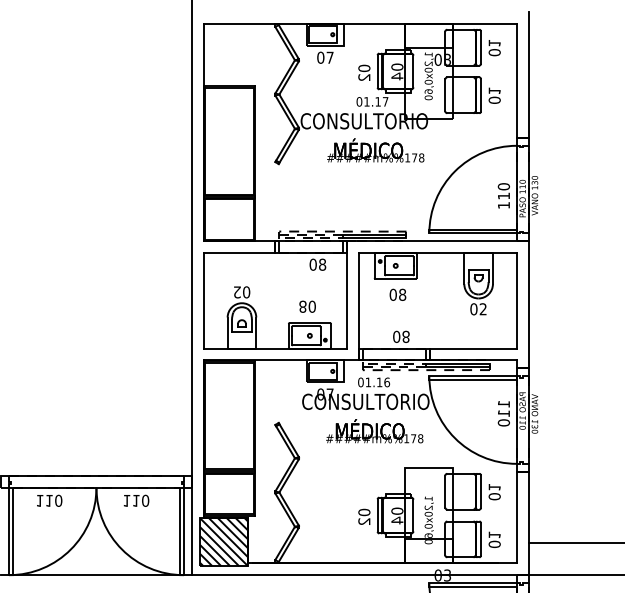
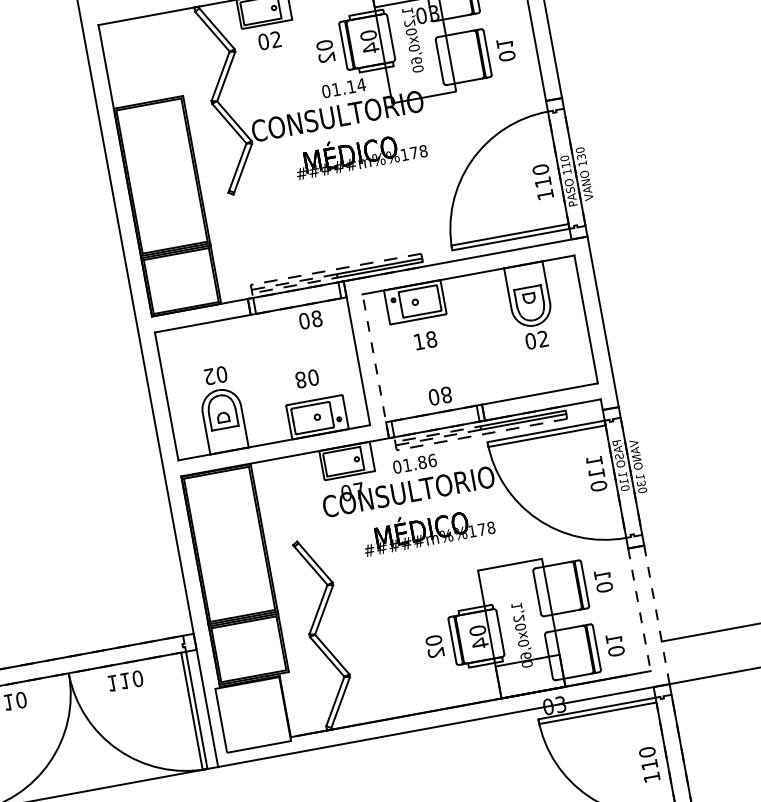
text: (329, 57) -> (275, 39), 07 -> 02
text: (385, 101) -> (361, 84), 01.17 -> 01.14
text: (392, 294) -> (418, 341), 08 -> 18
line: (358, 306) -> (375, 365), solid -> dashed
text: (379, 382) -> (422, 462), 01.16 -> 01.86
line: (516, 517) -> (639, 609), solid -> dashed
line: (528, 523) -> (656, 614), solid -> dashed
hatch: (223, 542) -> (252, 715), removed

